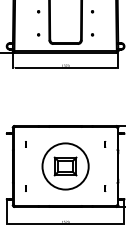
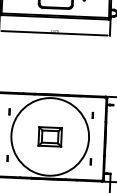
circle: (65, 166) -> (50, 136), size x1.6

